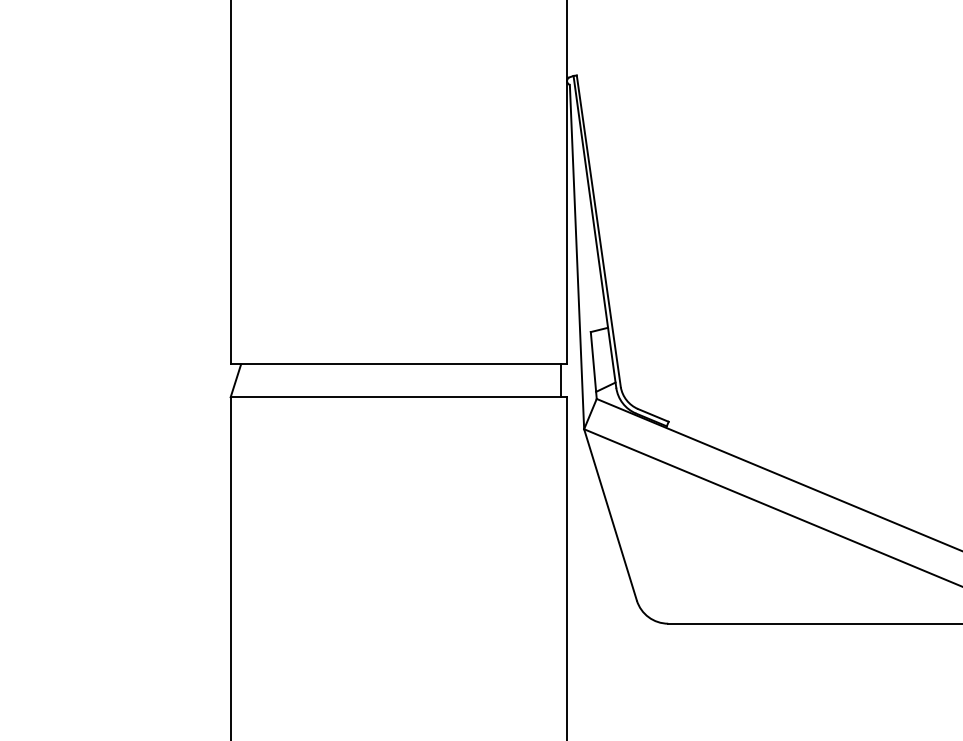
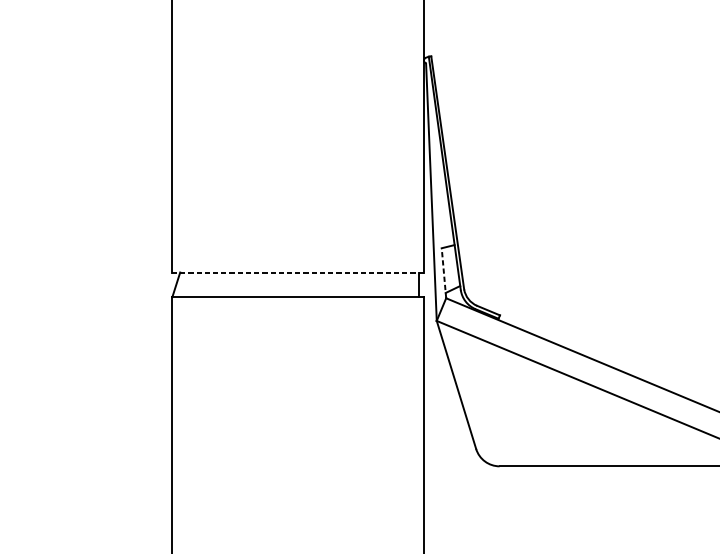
line: (398, 364) -> (297, 272), solid -> dashed
line: (593, 365) -> (443, 273), solid -> dashed

